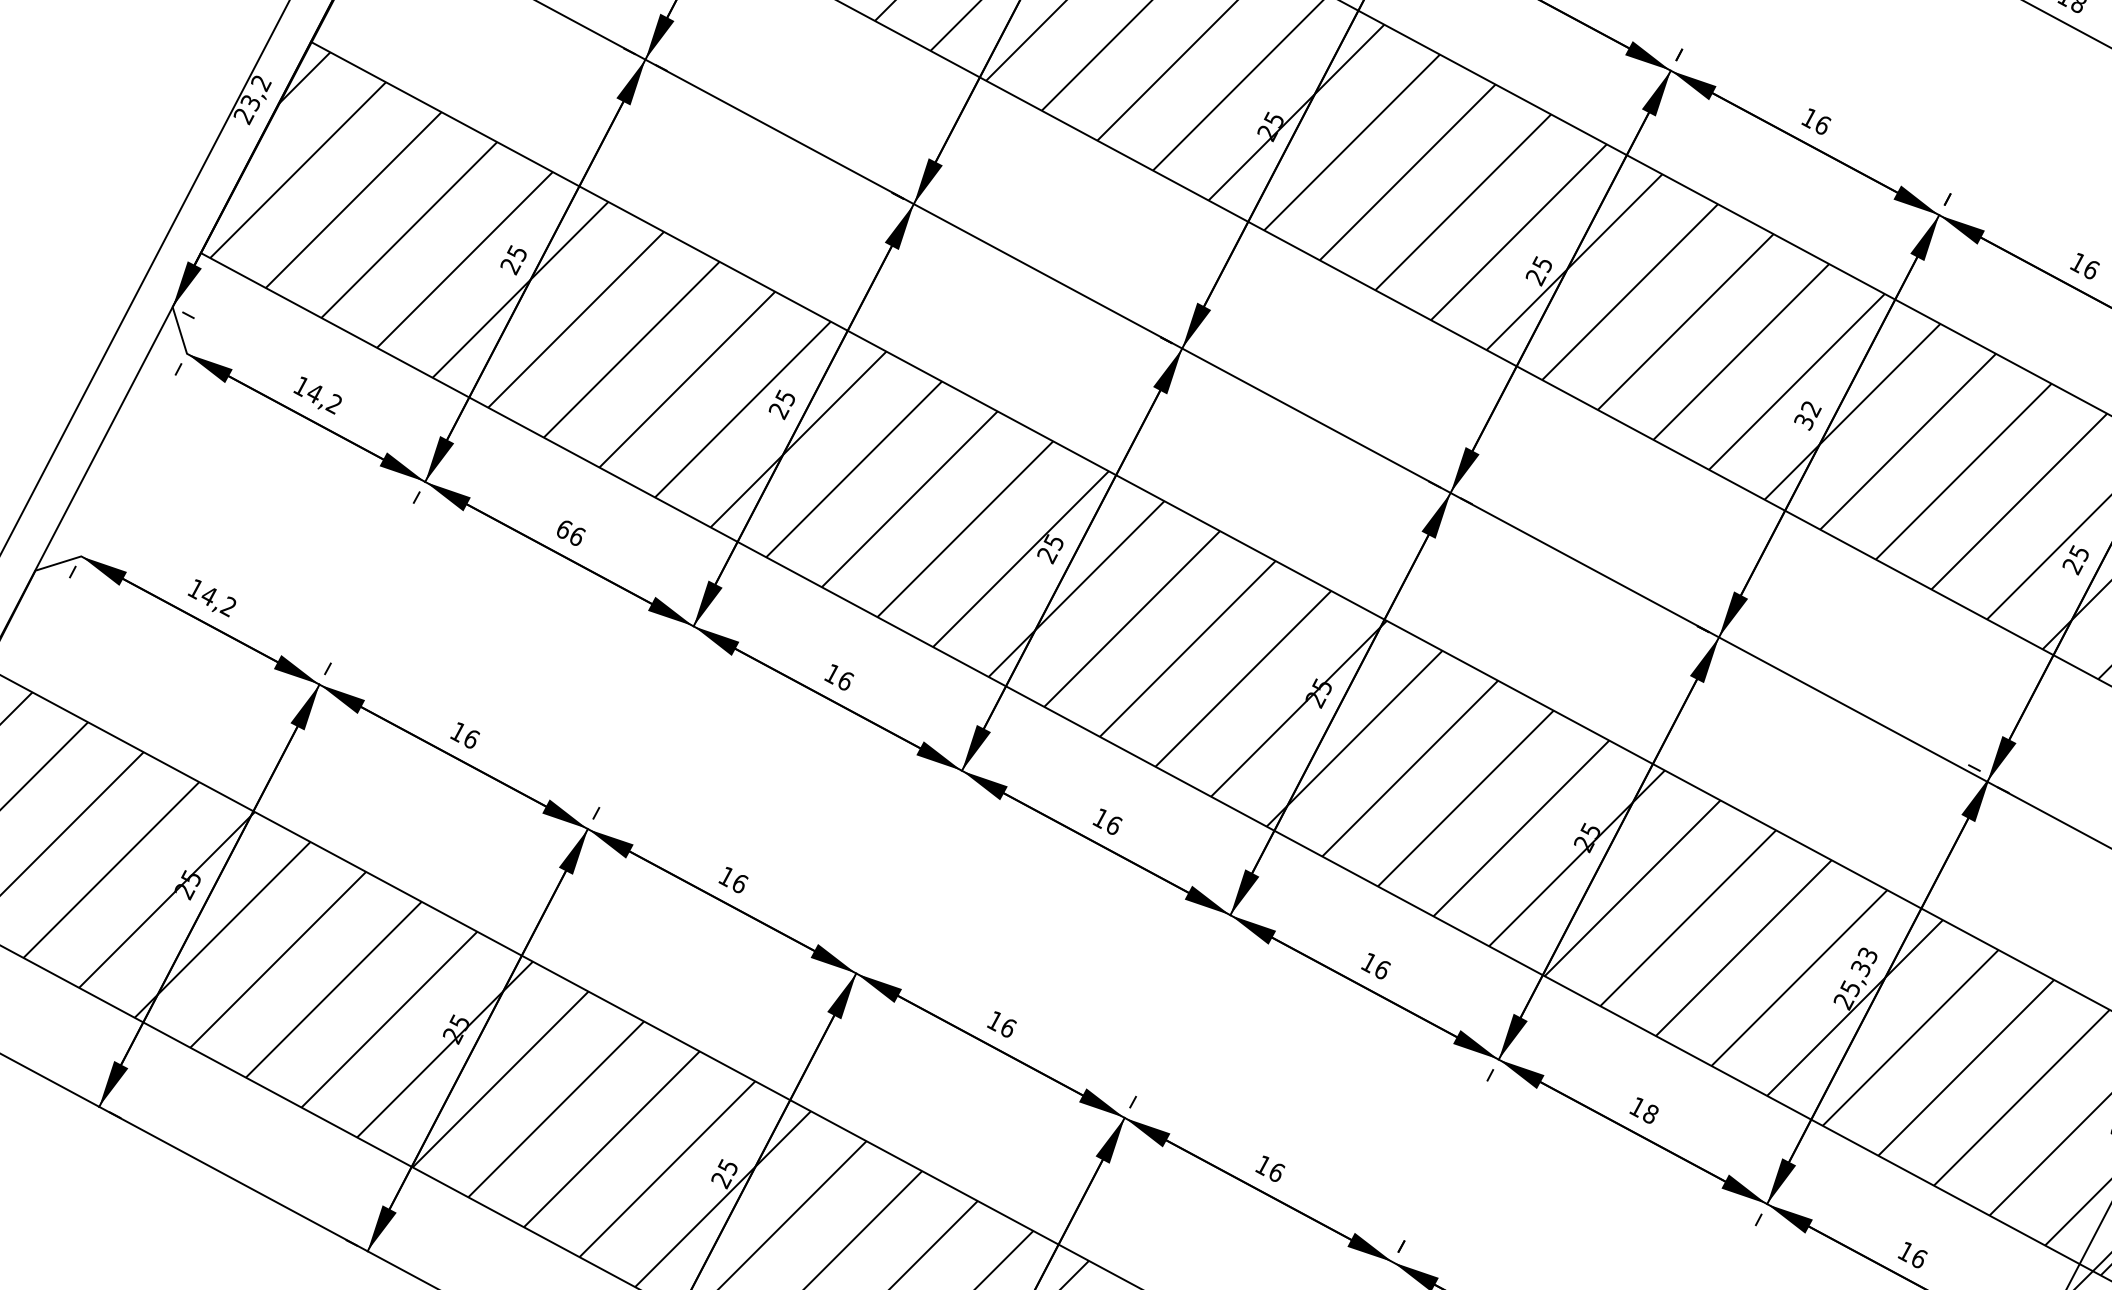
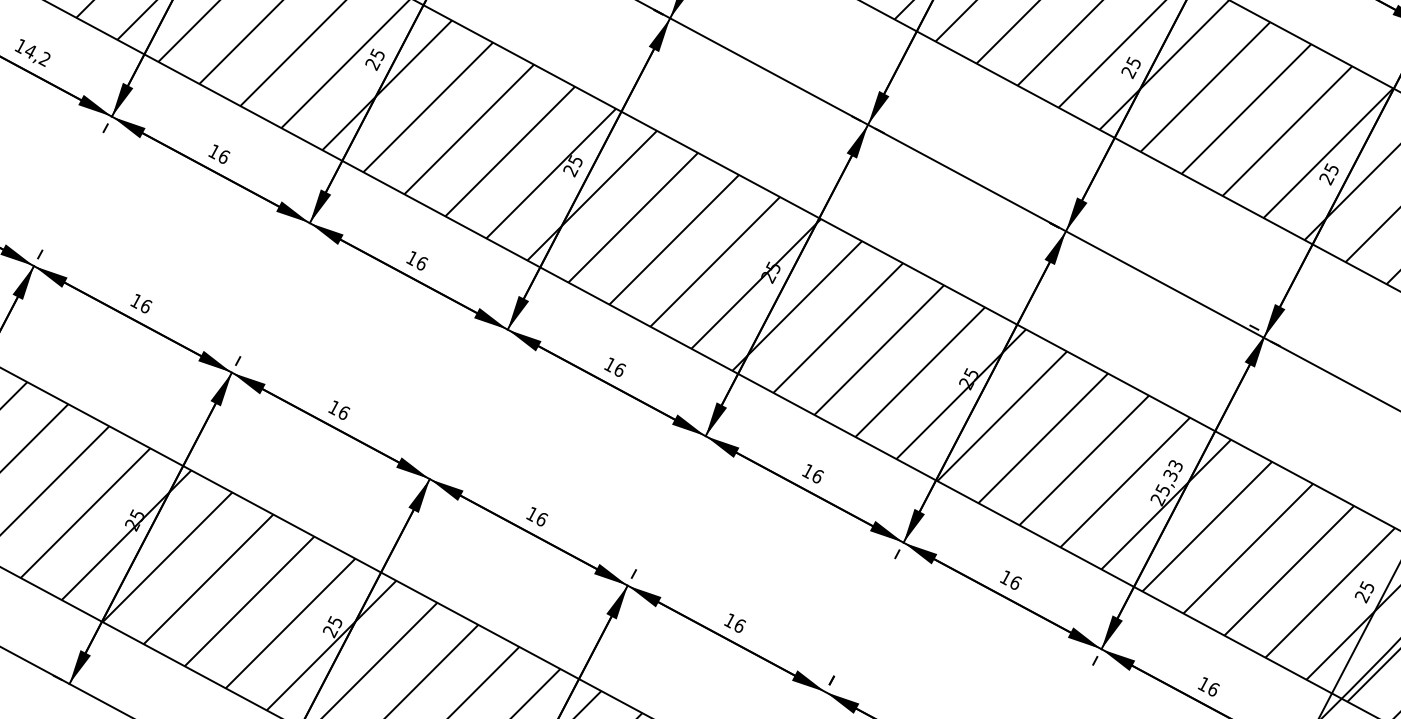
text: (1807, 415) -> (1131, 67), 32 -> 25
text: (563, 529) -> (213, 151), 66 -> 16
text: (1651, 1113) -> (1016, 582), 18 -> 16

